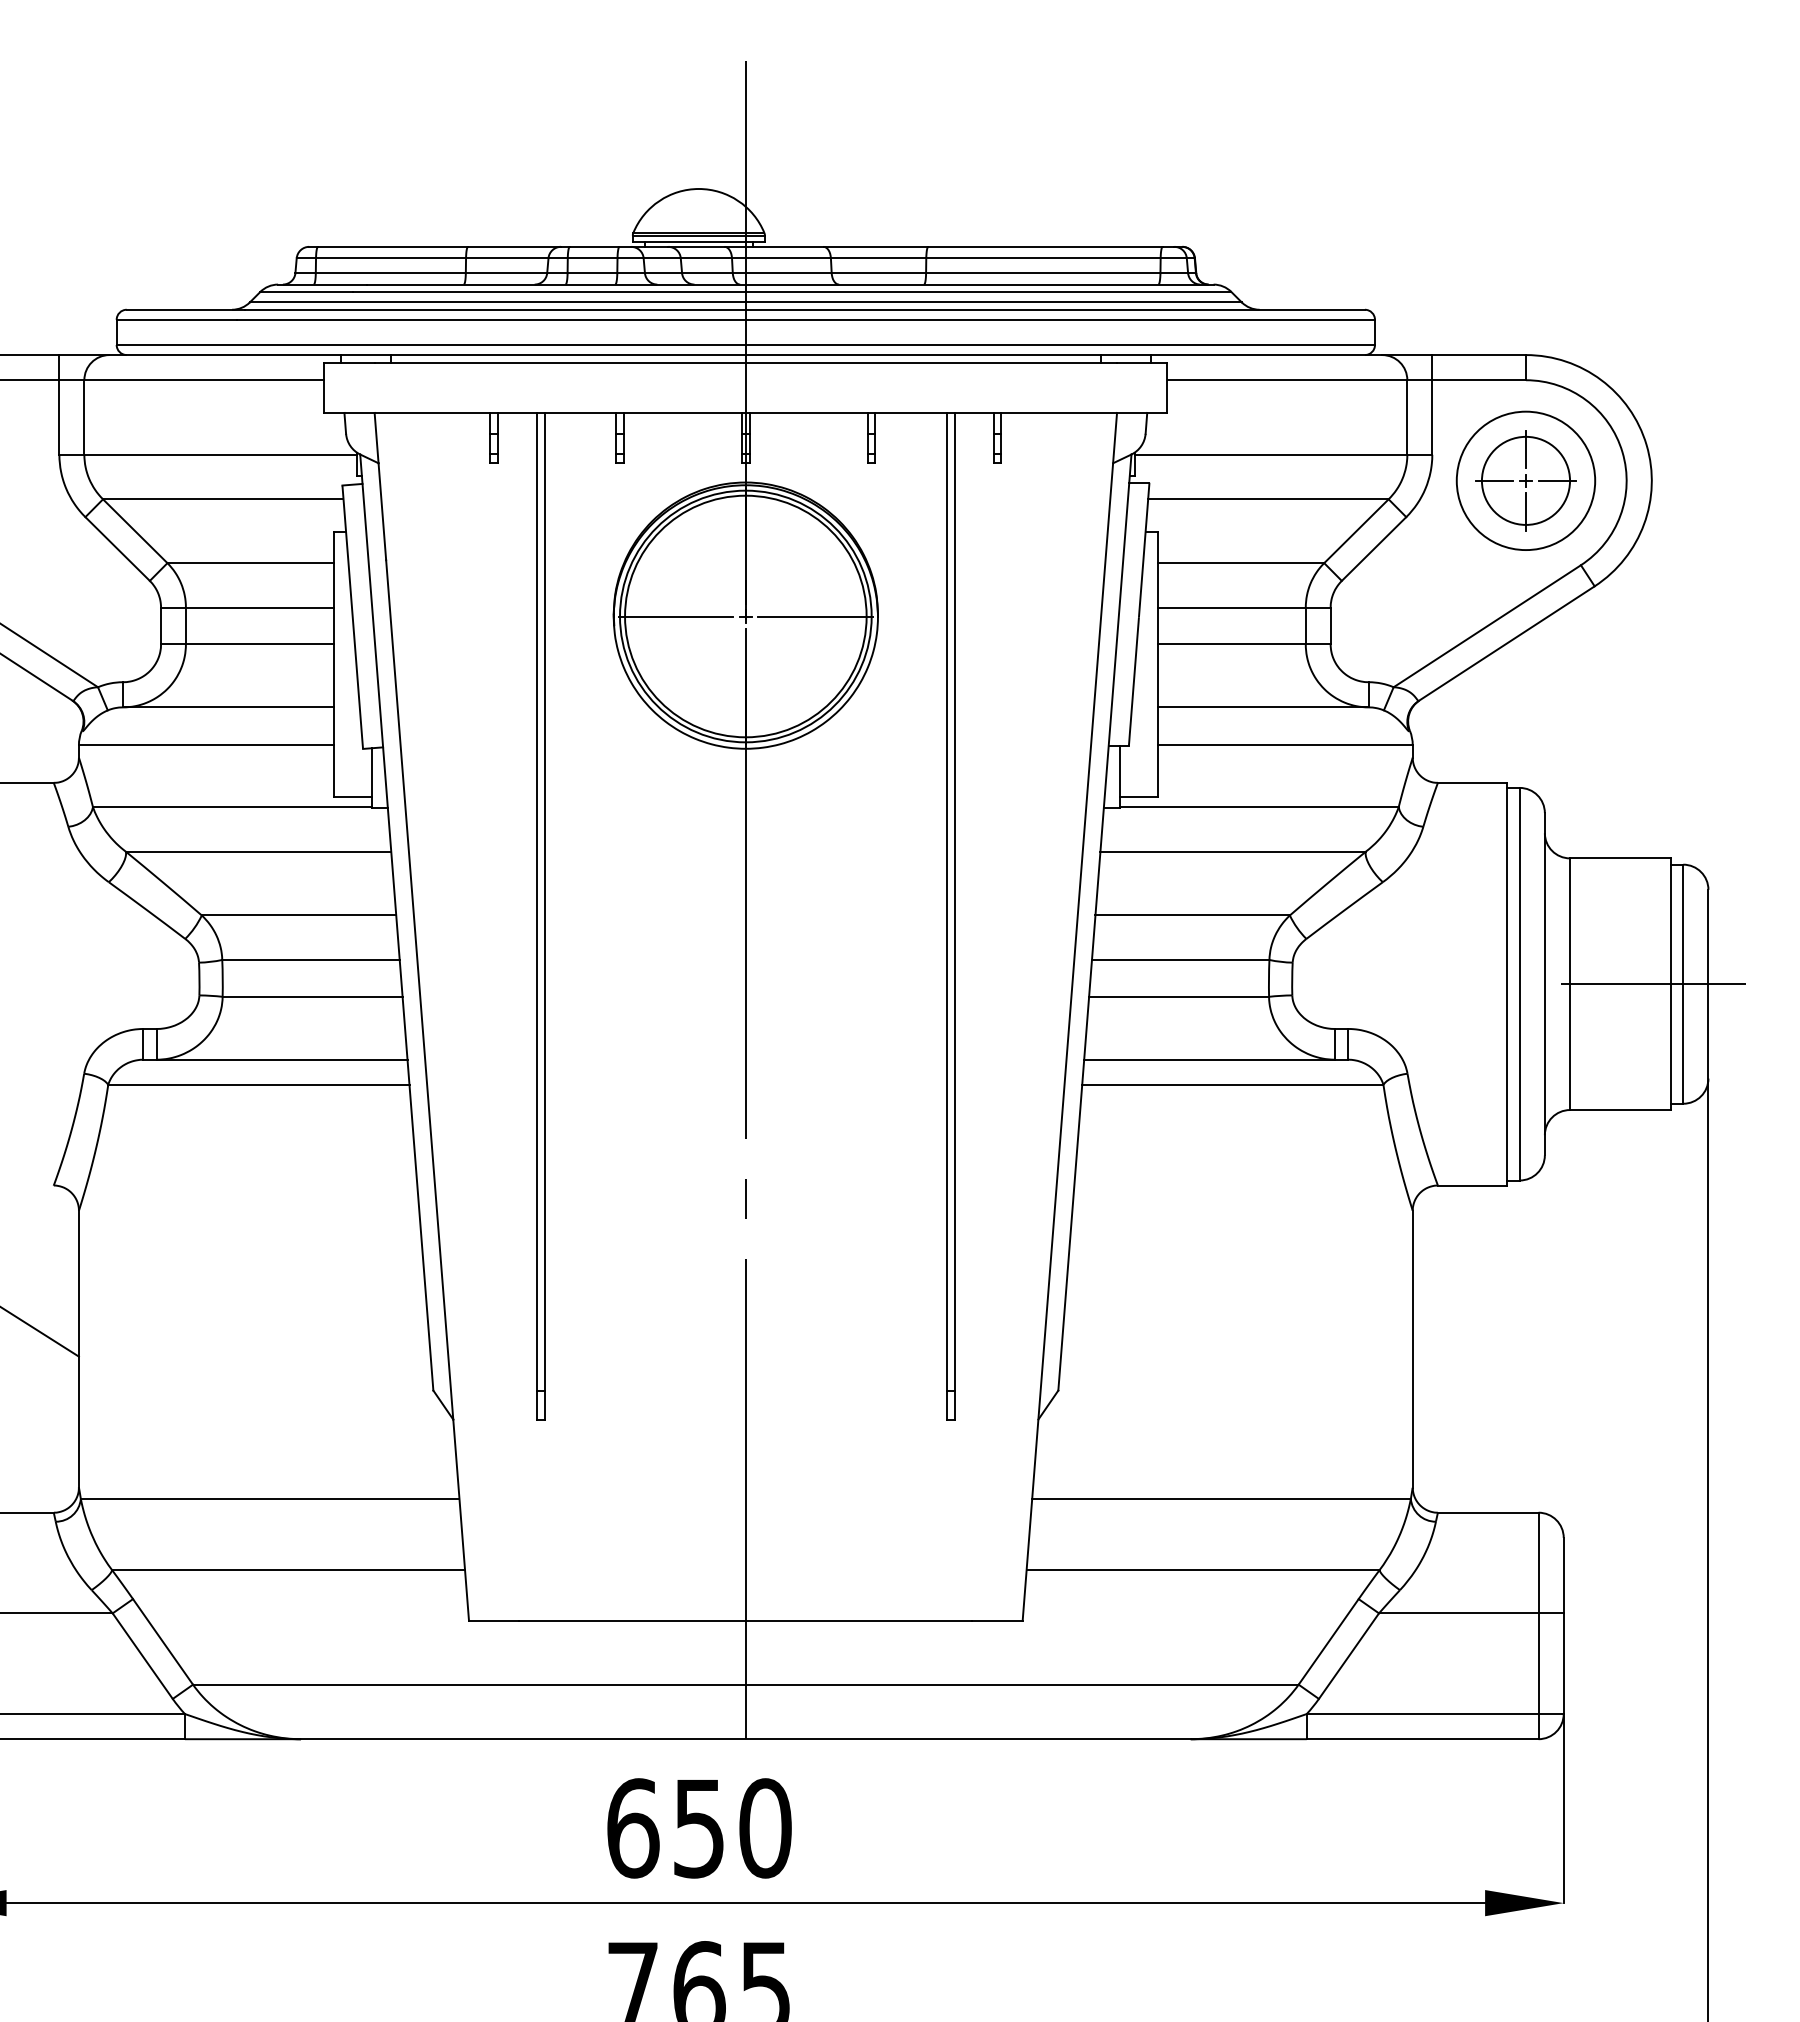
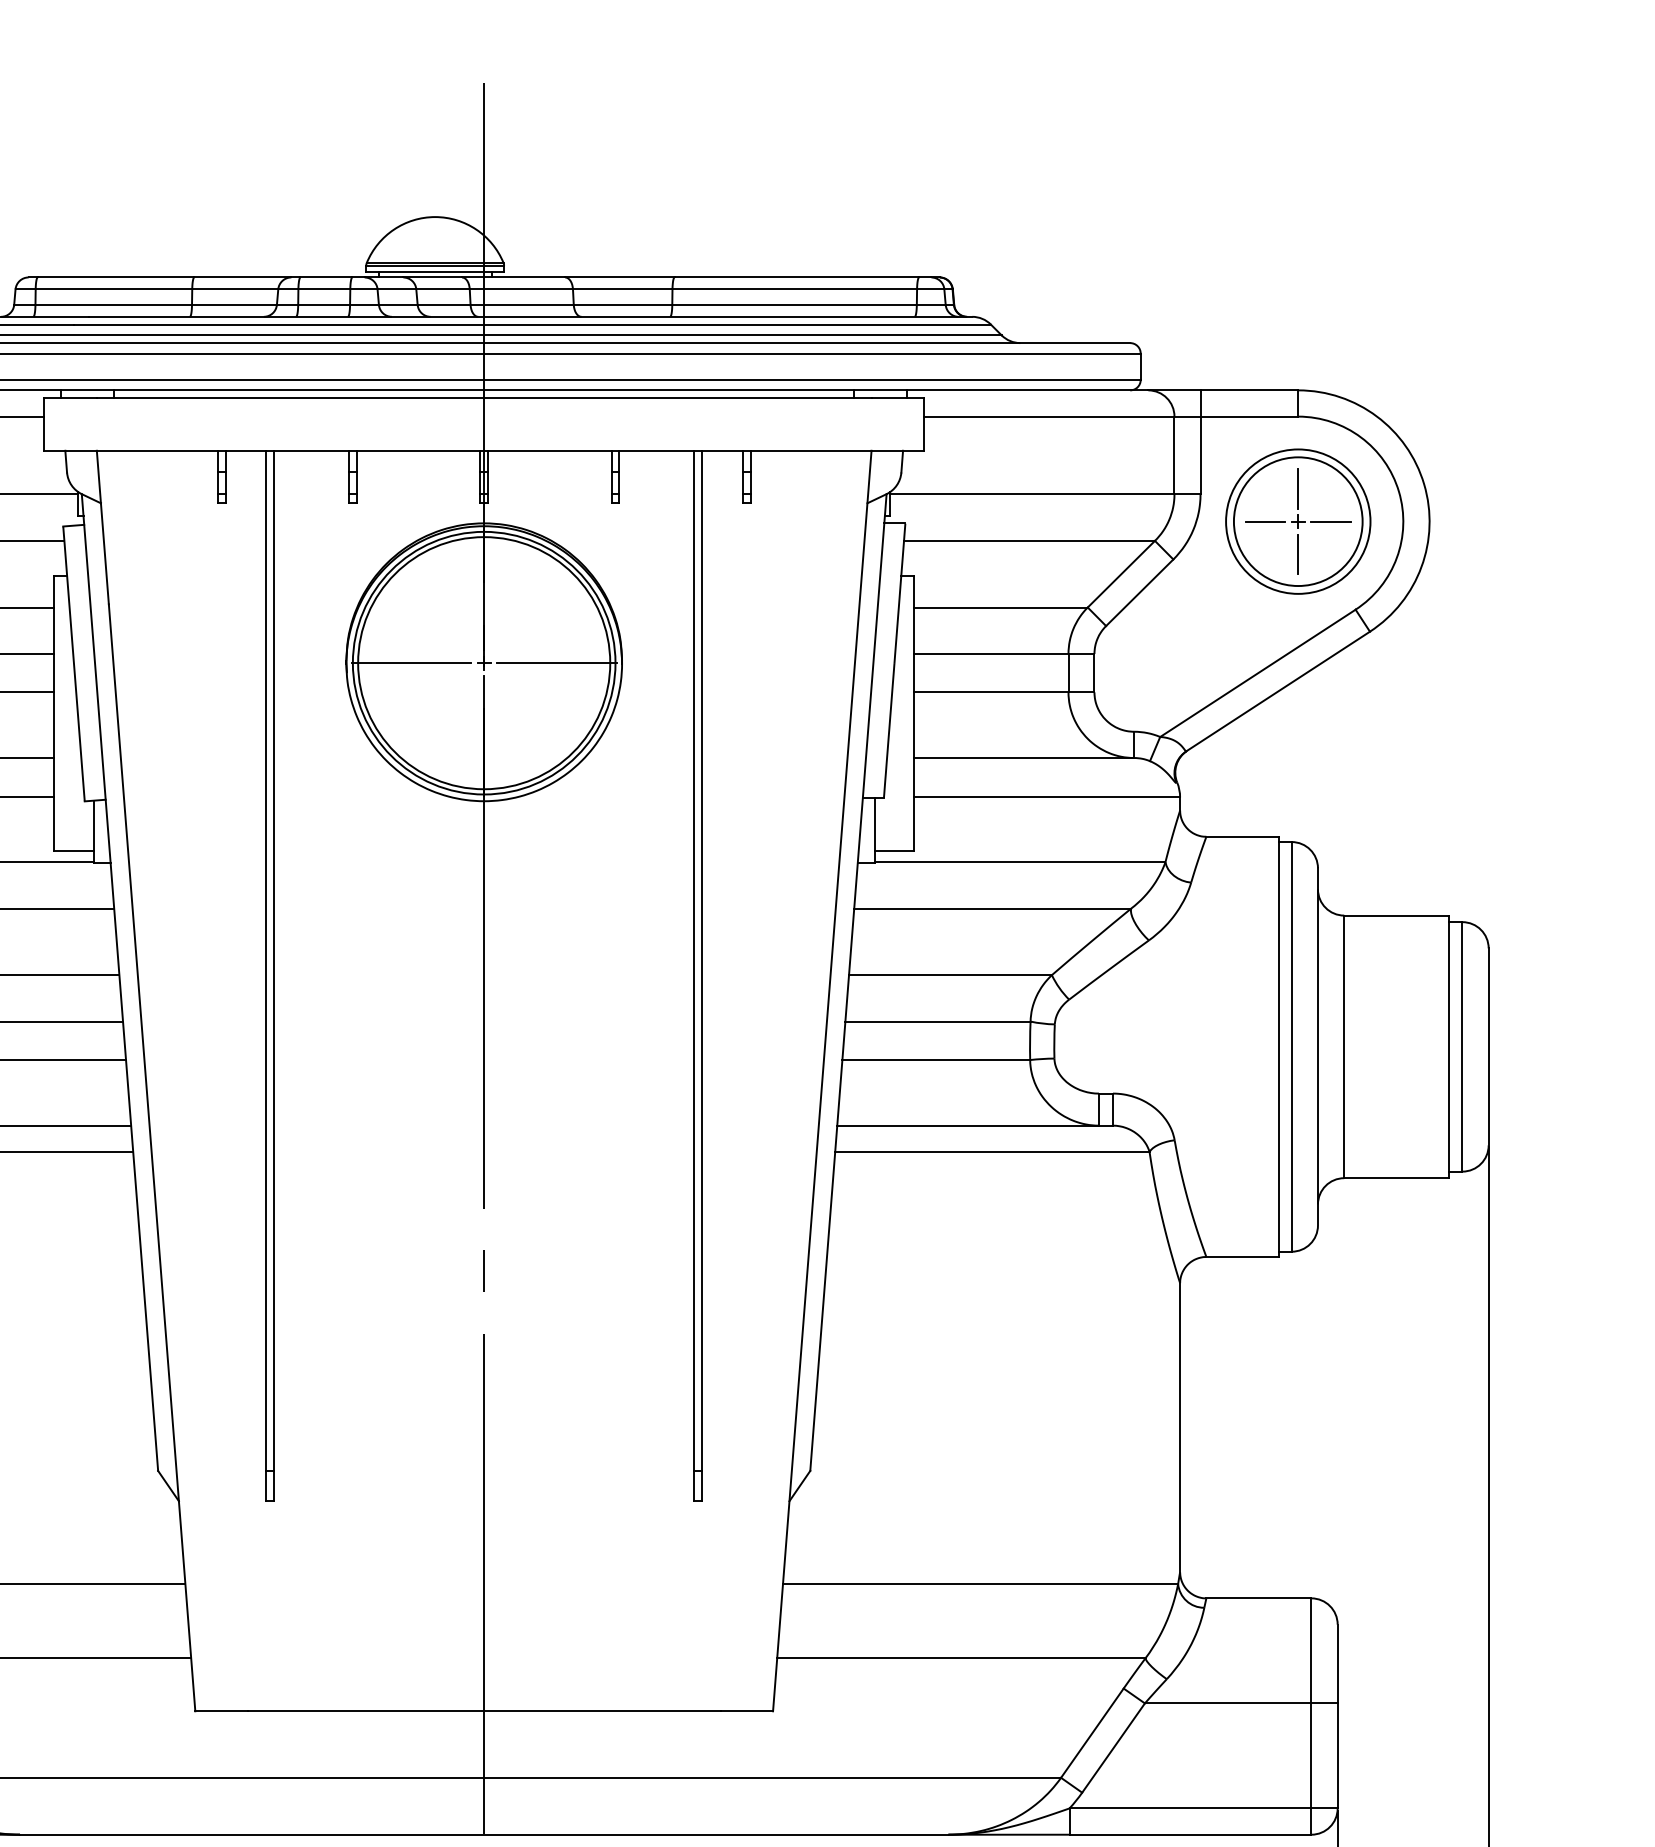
circle: (1525, 480) -> (1297, 521), size x1.4
line: (1653, 984) -> (1431, 1047), removed

